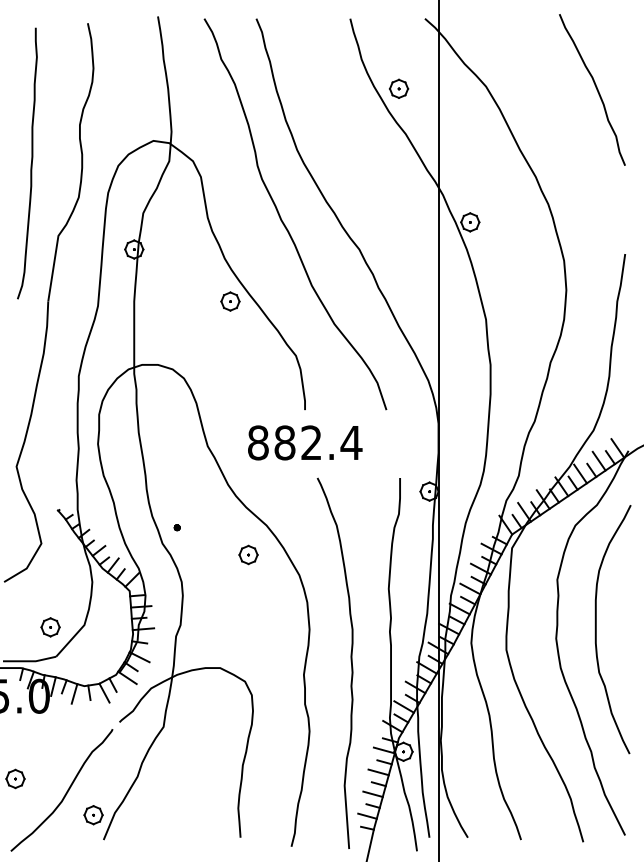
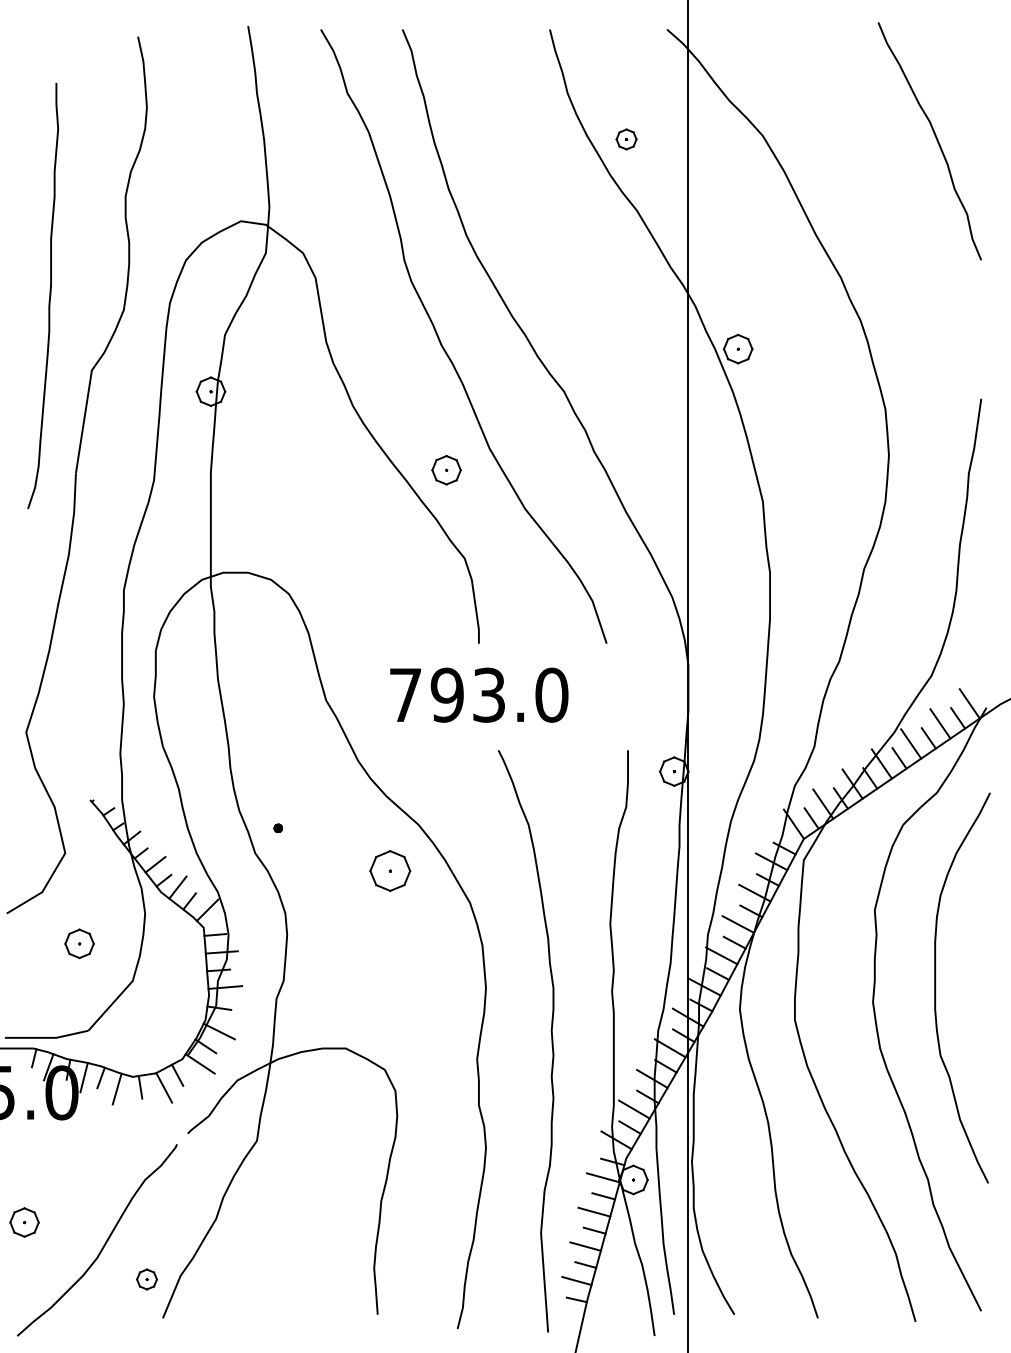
part: (399, 88) -> (627, 139), size x0.7
curve: (30, 164) -> (48, 297), moved
part: (230, 301) -> (446, 470), moved
text: (305, 442) -> (479, 694), 882.4 -> 793.0
part: (248, 554) -> (390, 870), size x1.4
part: (50, 627) -> (79, 944), moved
part: (93, 815) -> (146, 1279), size x0.7

